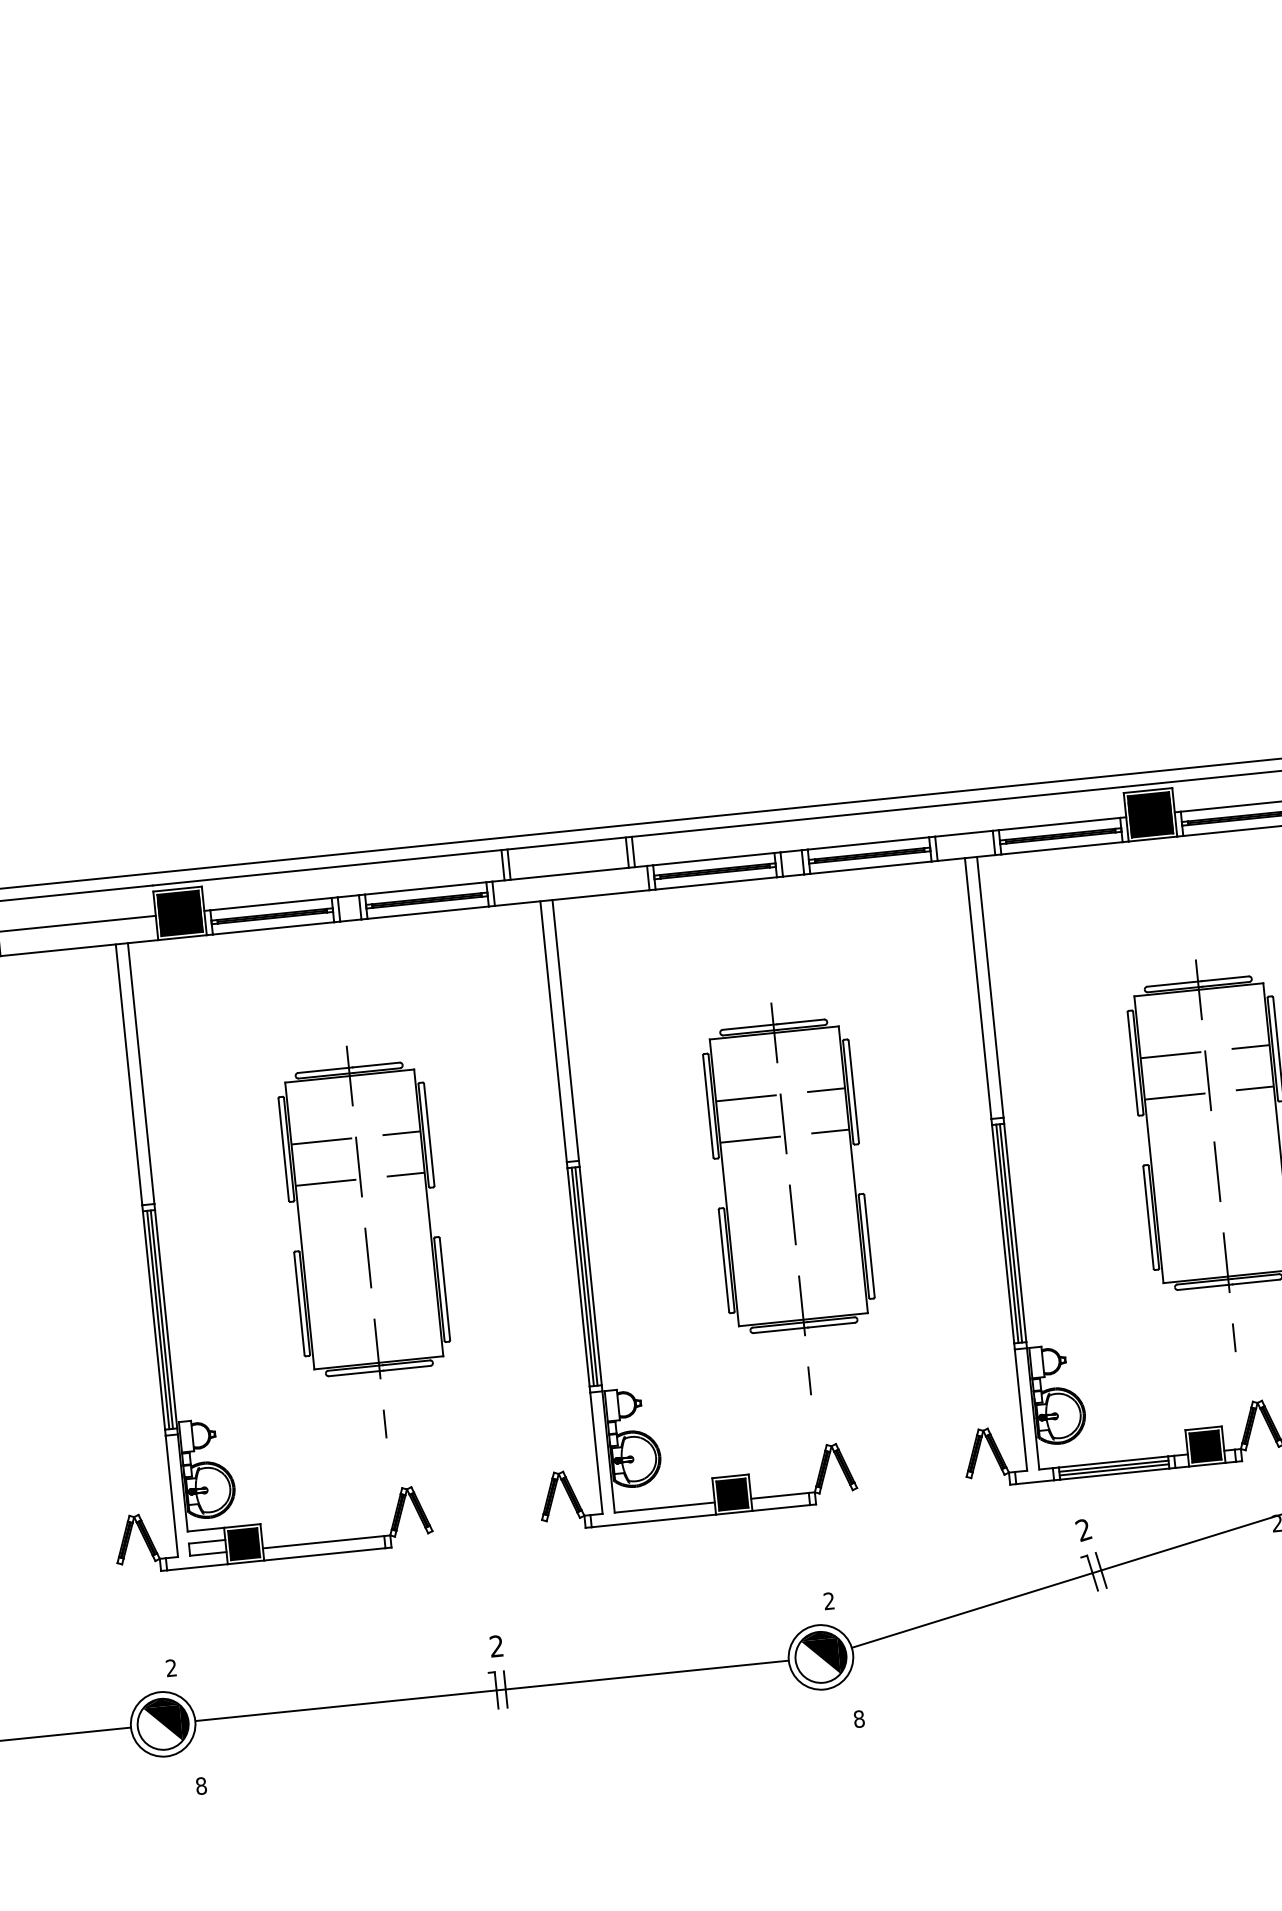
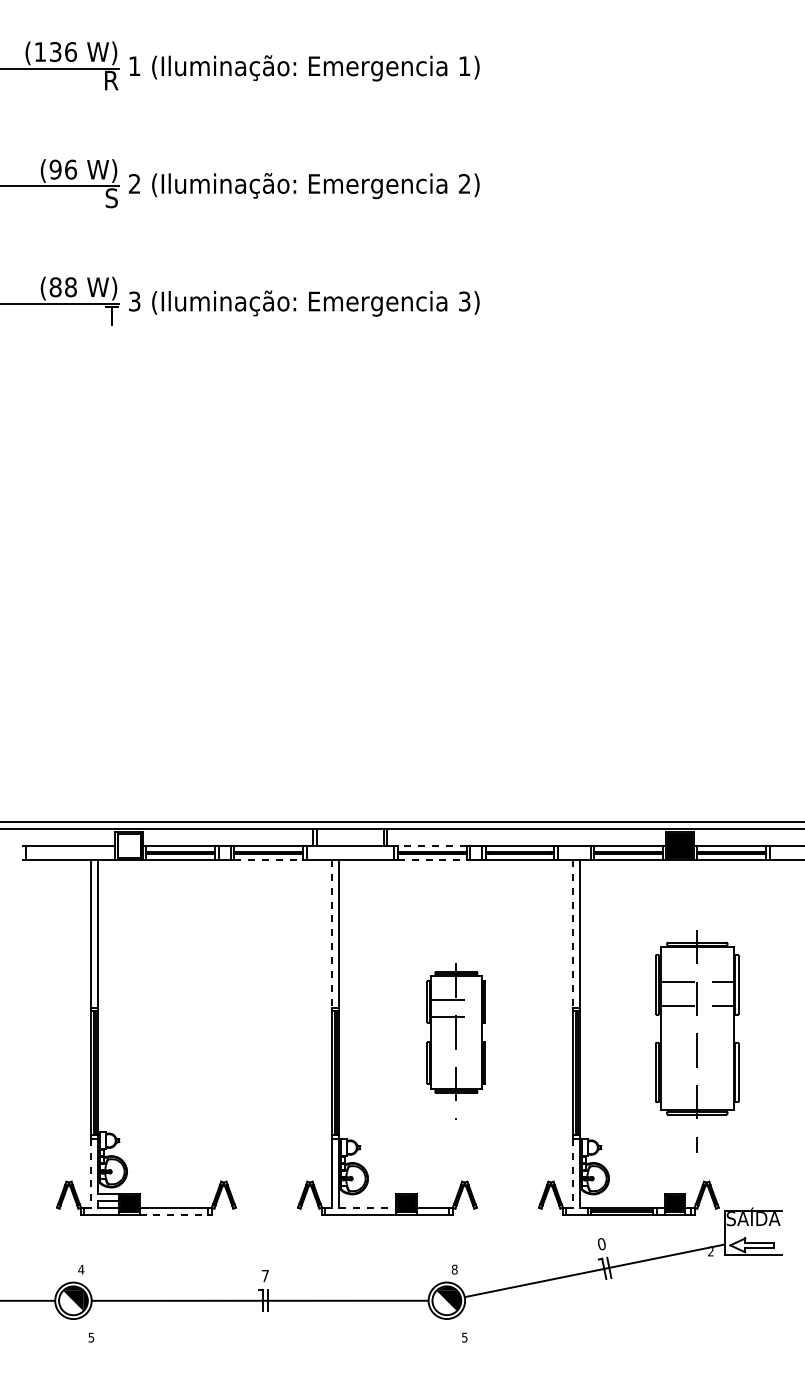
line: (712, 859) -> (431, 846), solid -> dashed
line: (716, 882) -> (432, 859), solid -> dashed
line: (429, 911) -> (269, 859), solid -> dashed
fill: (178, 912) -> (128, 845), removed
line: (978, 989) -> (573, 934), solid -> dashed
line: (553, 1032) -> (332, 934), solid -> dashed
part: (791, 1198) -> (456, 1041), size x0.7
part: (366, 1242) -> (215, 1041), removed
line: (1021, 1410) -> (573, 1173), solid -> dashed
line: (172, 1496) -> (91, 1173), solid -> dashed
line: (666, 1507) -> (368, 1207), solid -> dashed
text: (1083, 1530) -> (601, 1244), 2 -> 0
line: (325, 1554) -> (174, 1214), solid -> dashed
text: (828, 1600) -> (454, 1269), 2 -> 8
text: (495, 1645) -> (264, 1275), 2 -> 7
text: (171, 1667) -> (81, 1269), 2 -> 4
text: (858, 1718) -> (464, 1337), 8 -> 5
text: (201, 1785) -> (91, 1337), 8 -> 5

